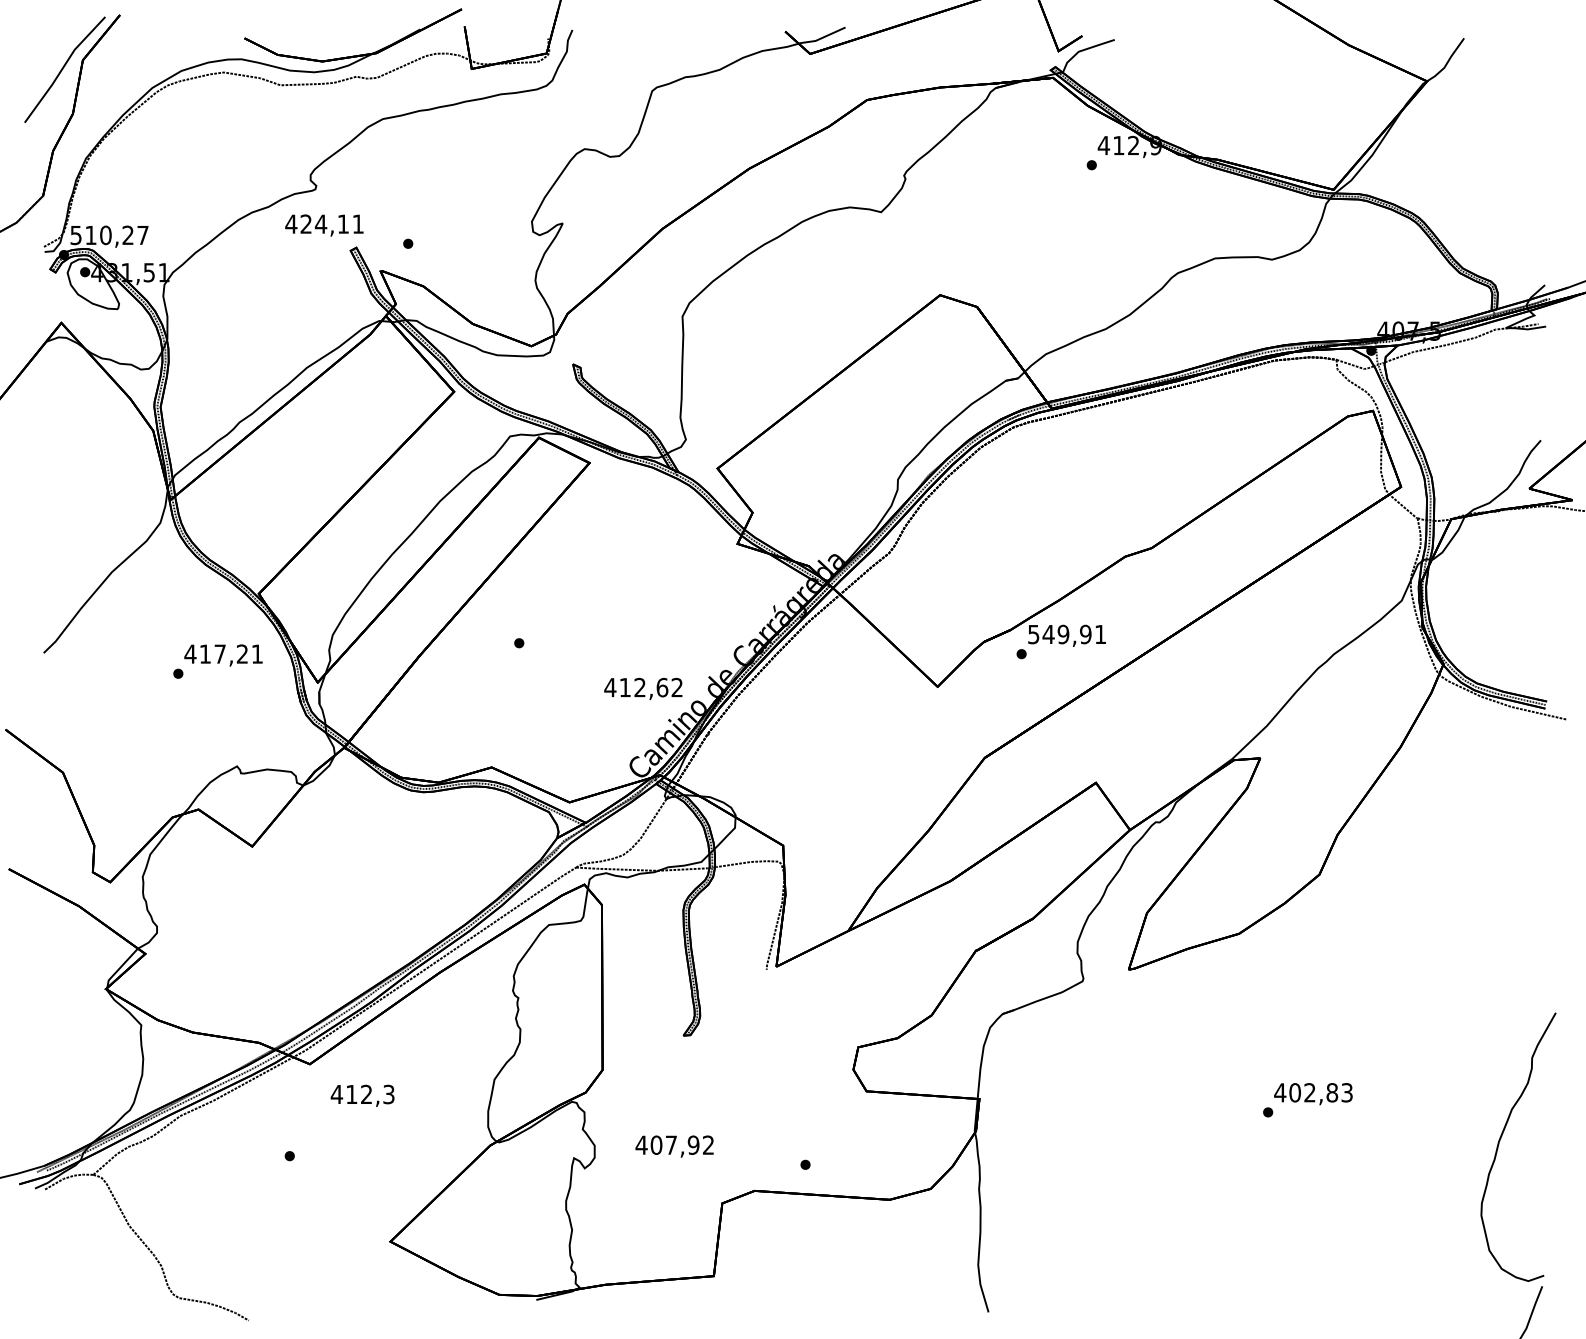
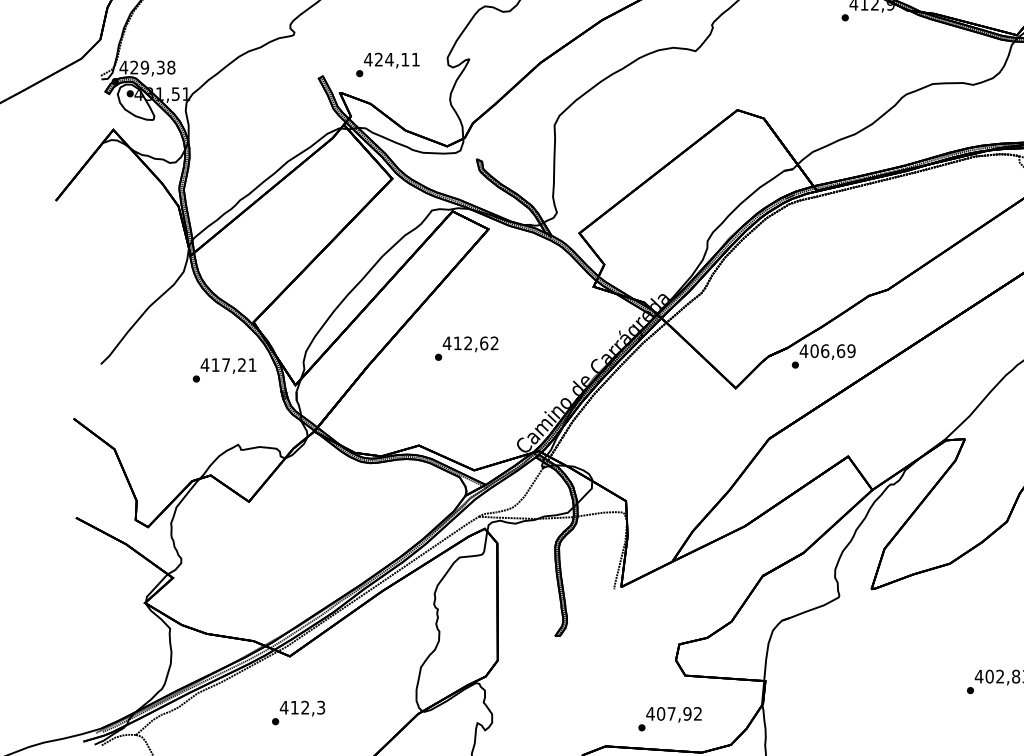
text: (324, 225) -> (391, 60), moved
text: (109, 235) -> (147, 67), 510,27 -> 429,38
text: (1066, 634) -> (827, 351), 549,91 -> 406,69
text: (643, 688) -> (470, 344), moved
text: (362, 1095) -> (302, 708), moved
text: (674, 1146) -> (673, 714), moved

